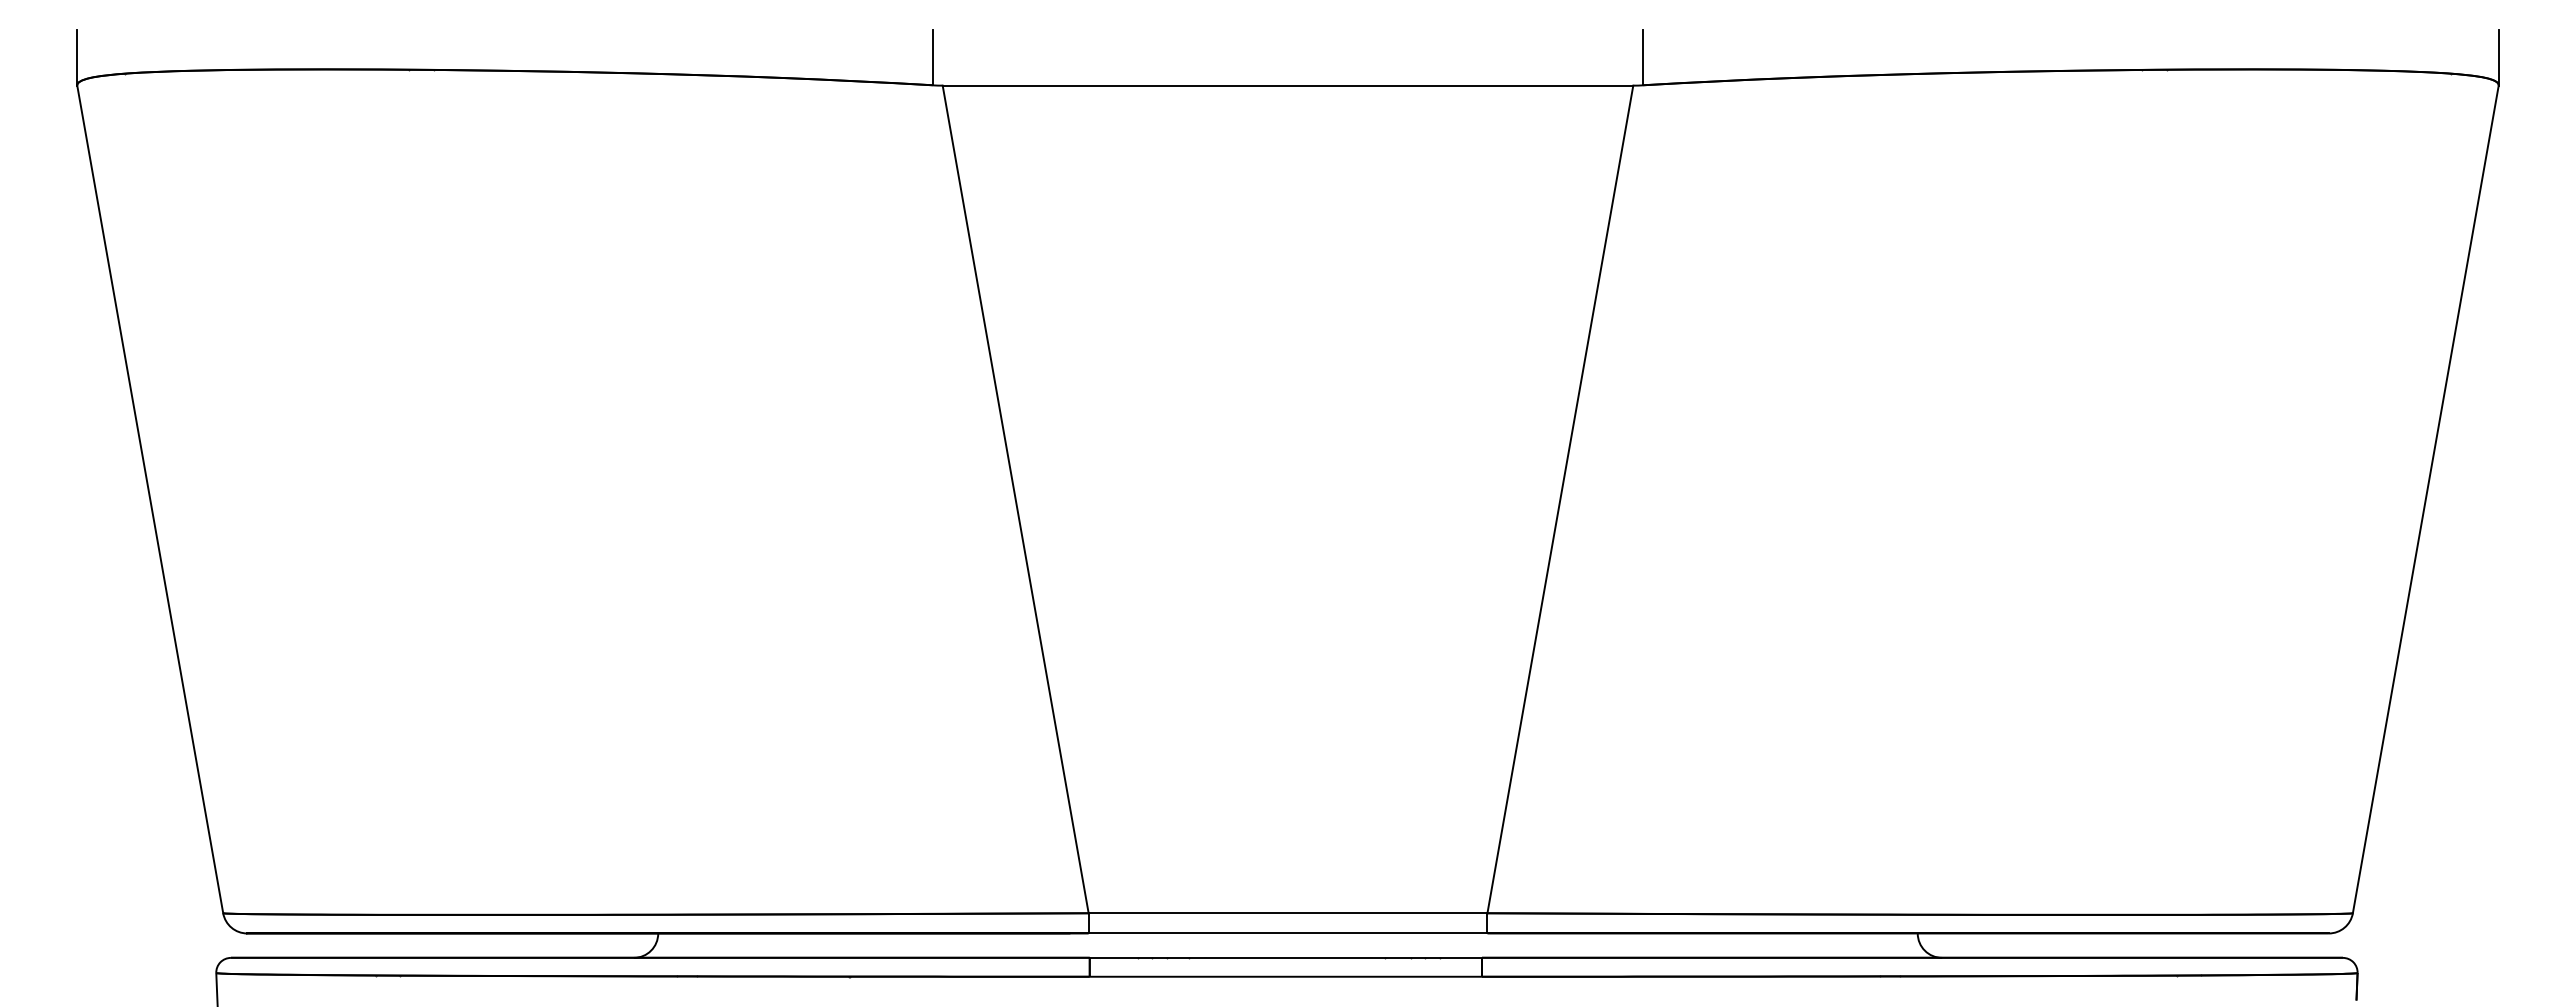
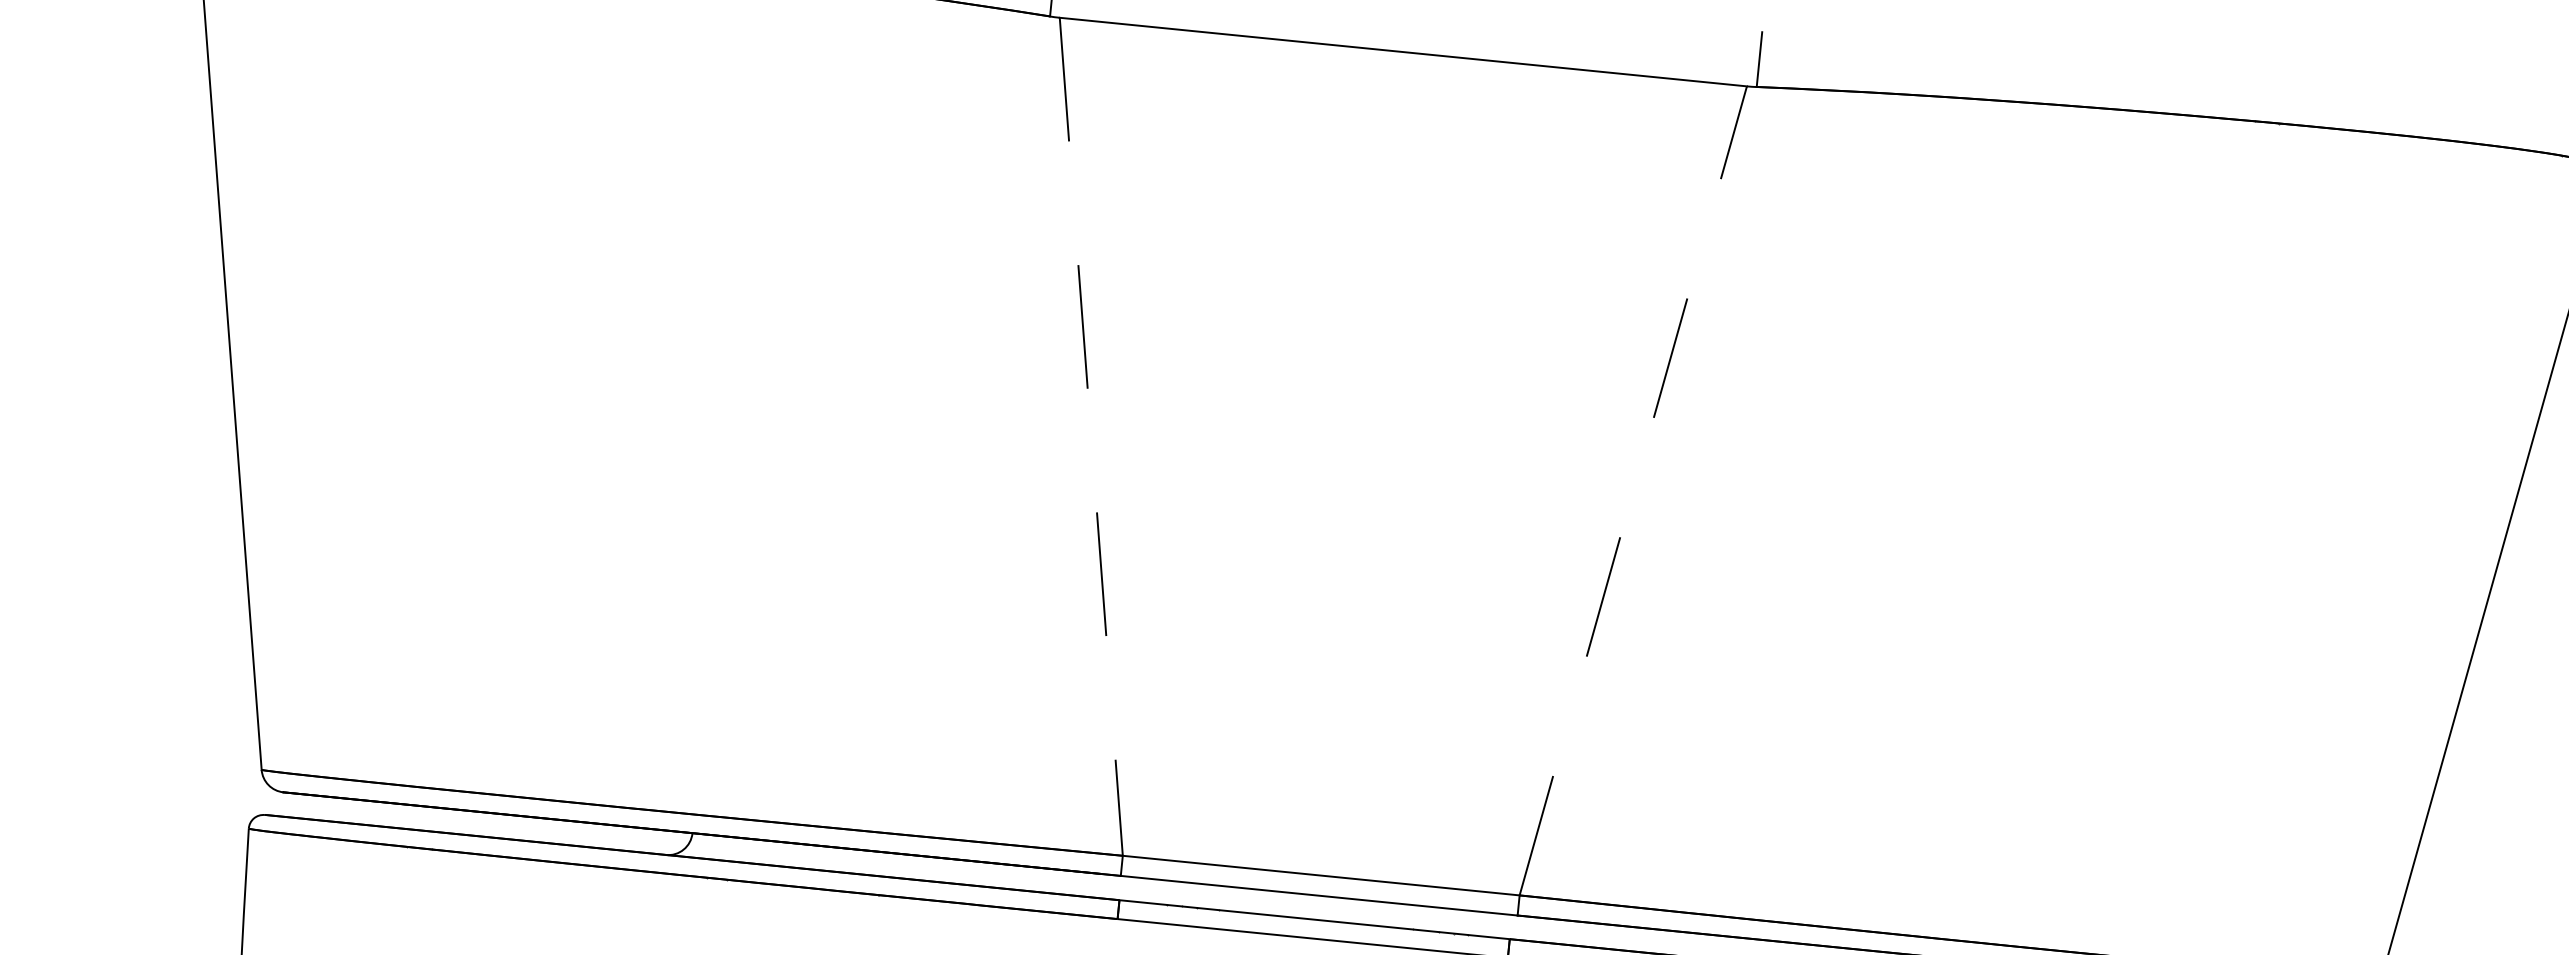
line: (1560, 498) -> (1633, 489), solid -> dashed
line: (1015, 499) -> (1091, 436), solid -> dashed

